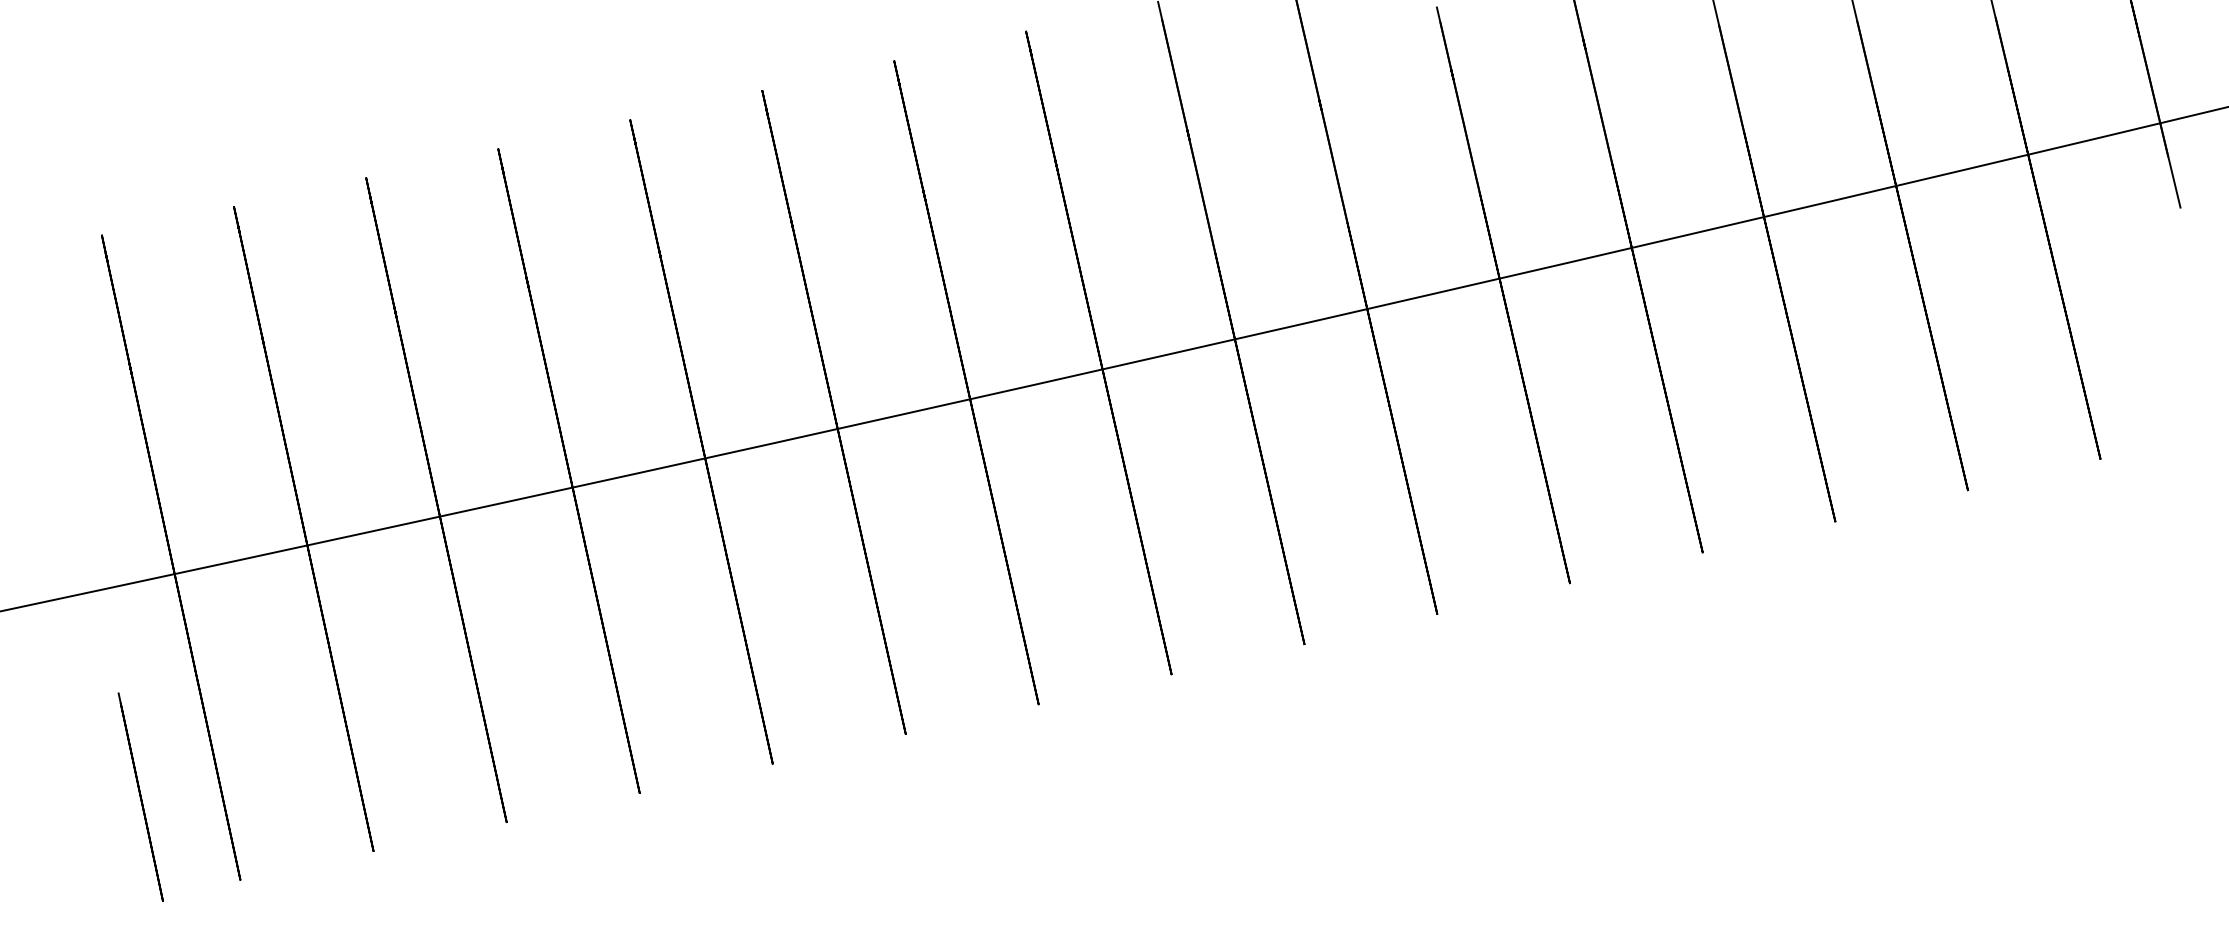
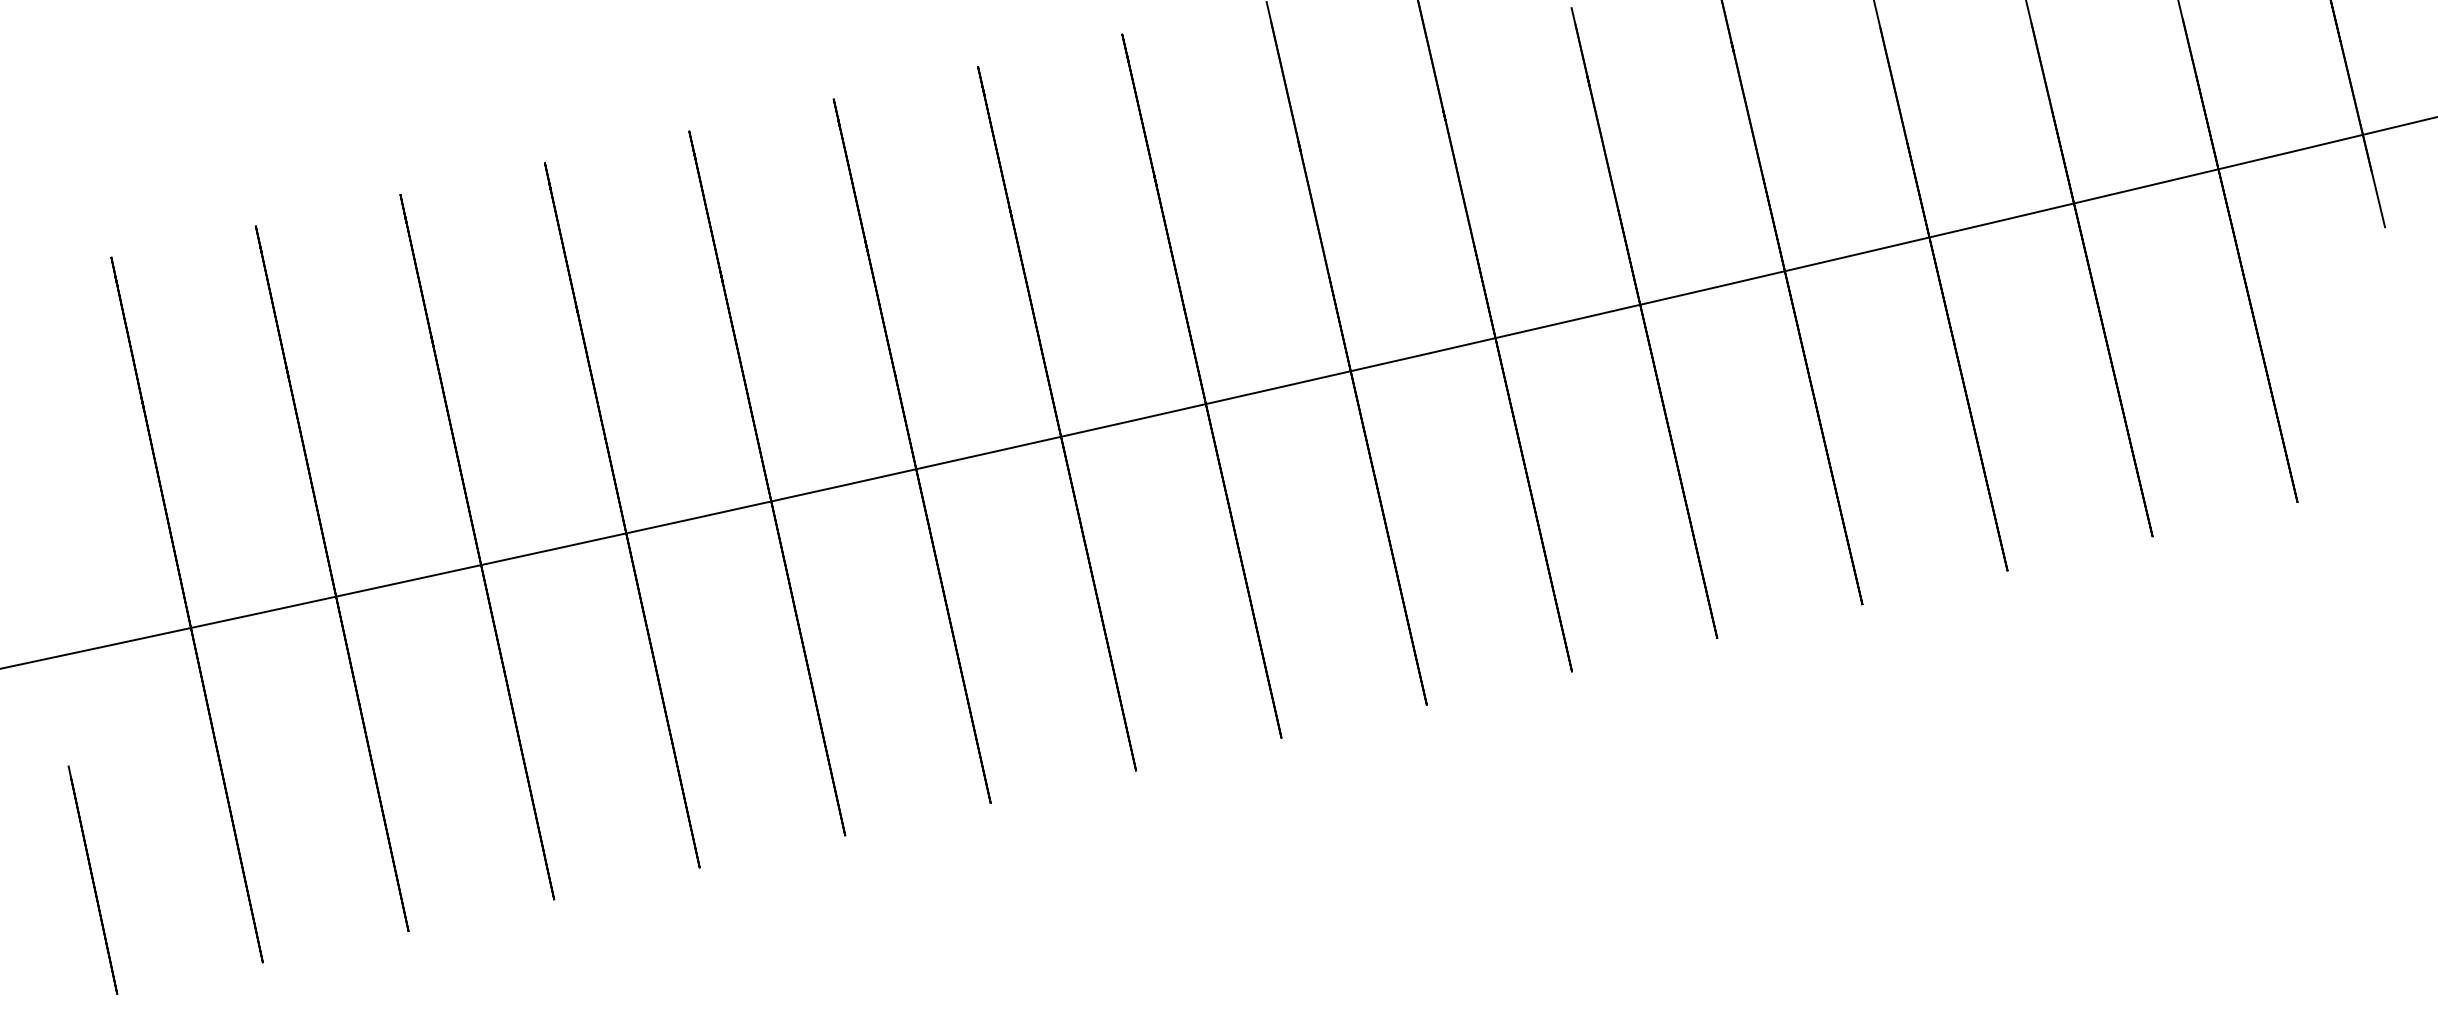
line: (140, 796) -> (92, 879), moved

